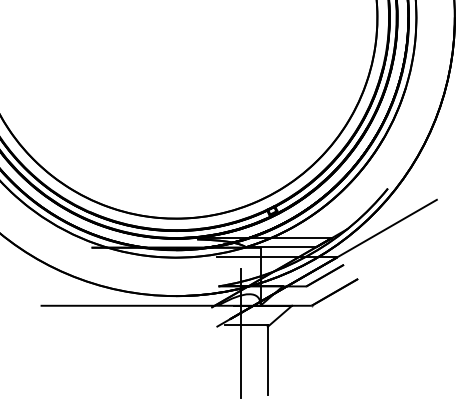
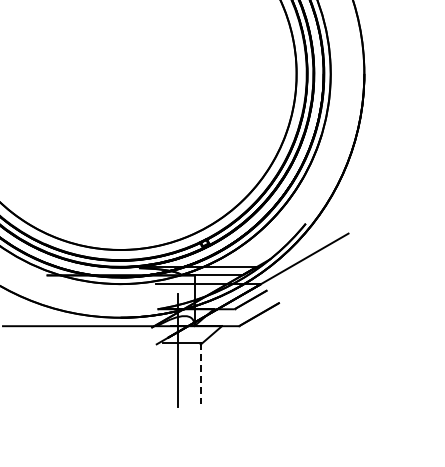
line: (267, 361) -> (200, 374), solid -> dashed

